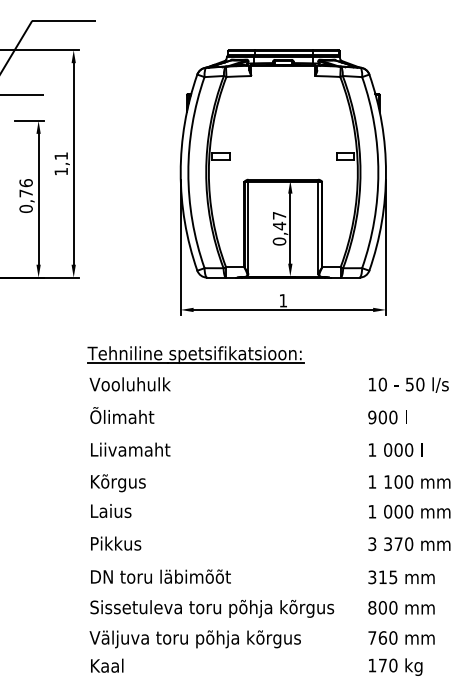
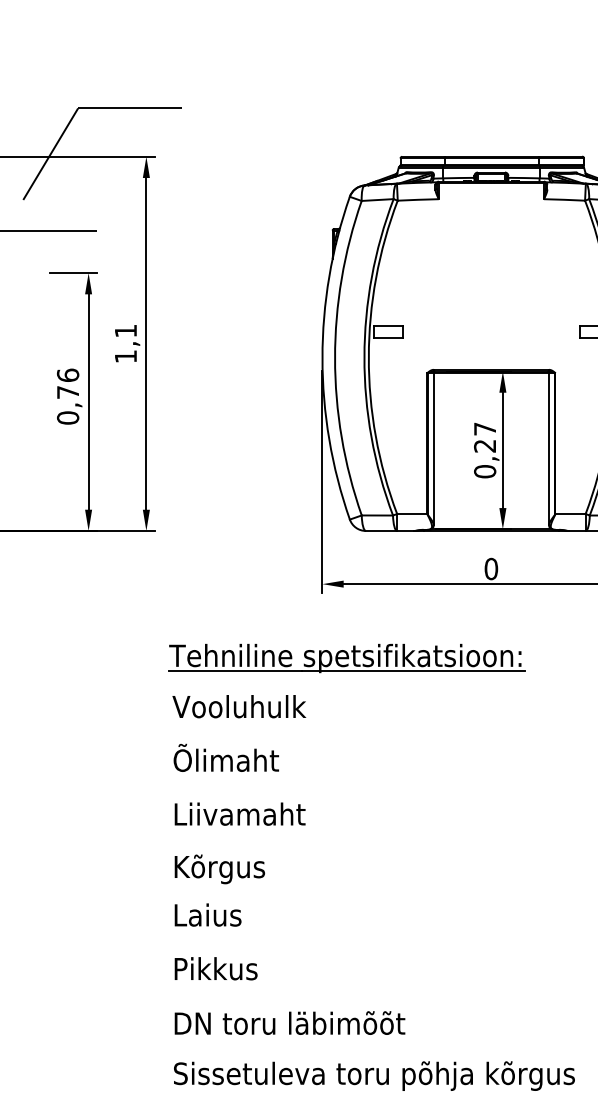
text: (279, 225) -> (485, 445), 0,47 -> 0,27
text: (283, 300) -> (491, 568), 1 -> 0

